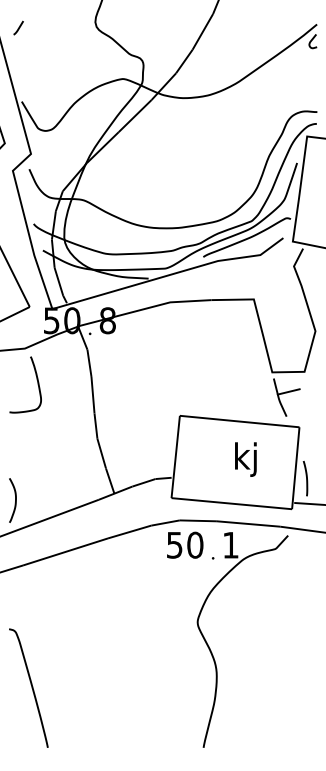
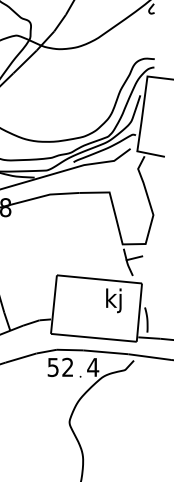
text: (245, 459) -> (113, 300), moved
text: (195, 544) -> (68, 366), 50 -> 52
text: (230, 545) -> (92, 367), 1 -> 4

